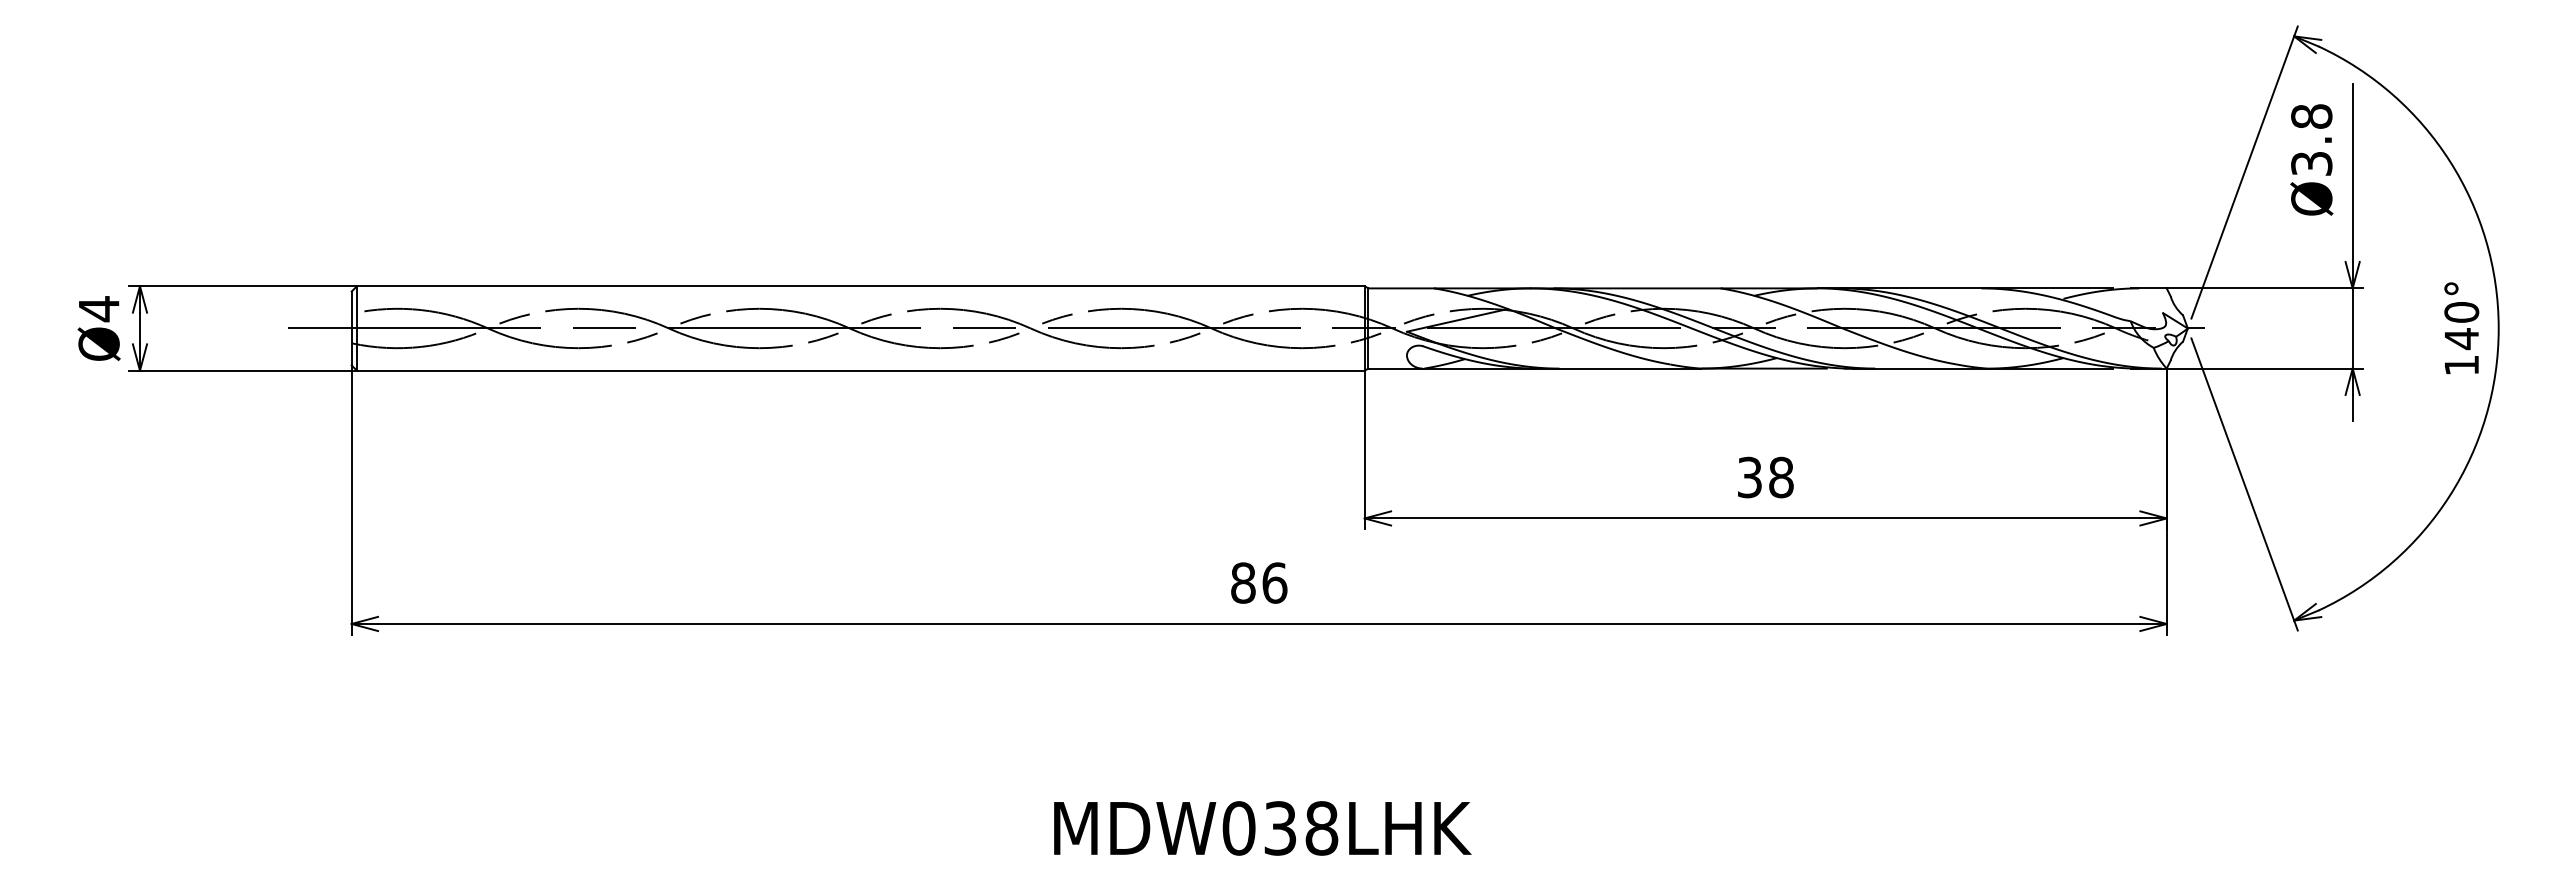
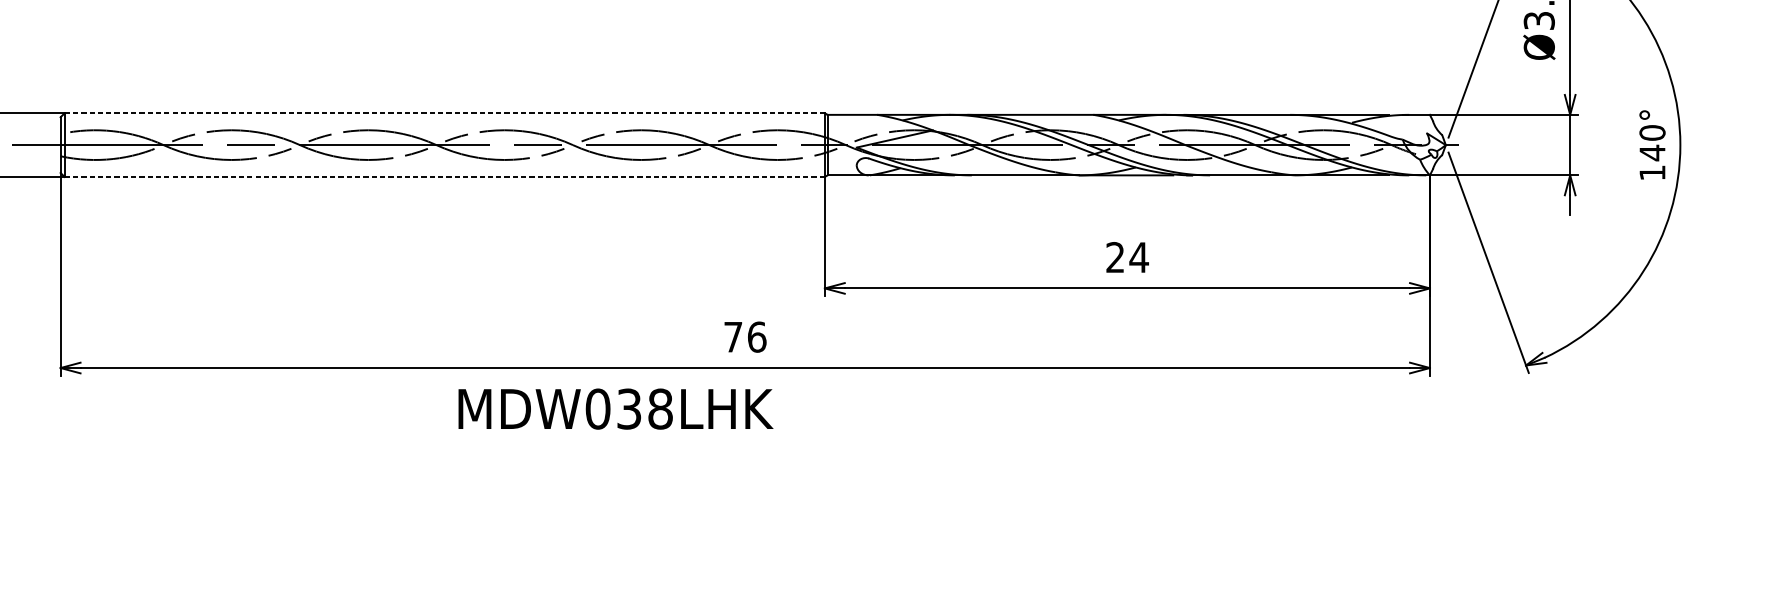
line: (860, 286) -> (444, 113), solid -> dashed
line: (860, 370) -> (444, 176), solid -> dashed
text: (1765, 477) -> (1127, 257), 38 -> 24
text: (1243, 582) -> (733, 336), 86 -> 76
text: (1262, 828) -> (615, 409), moved

